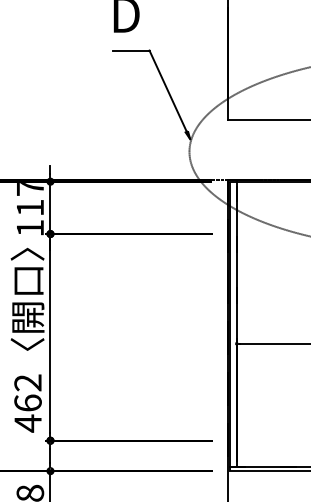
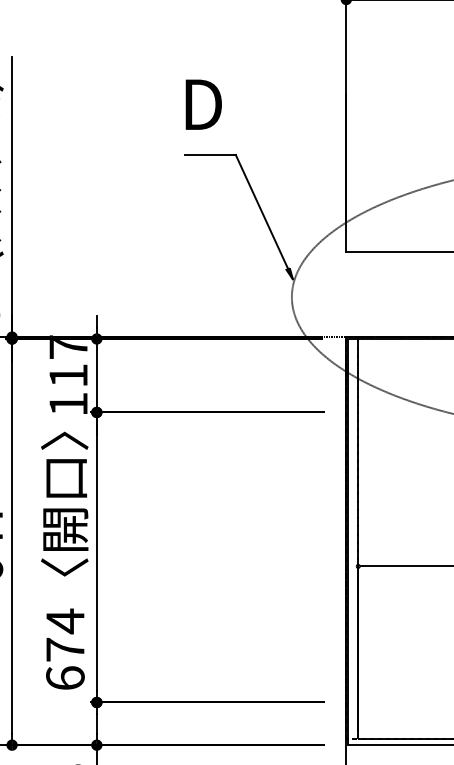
text: (28, 402) -> (65, 649), 462 -> 674

